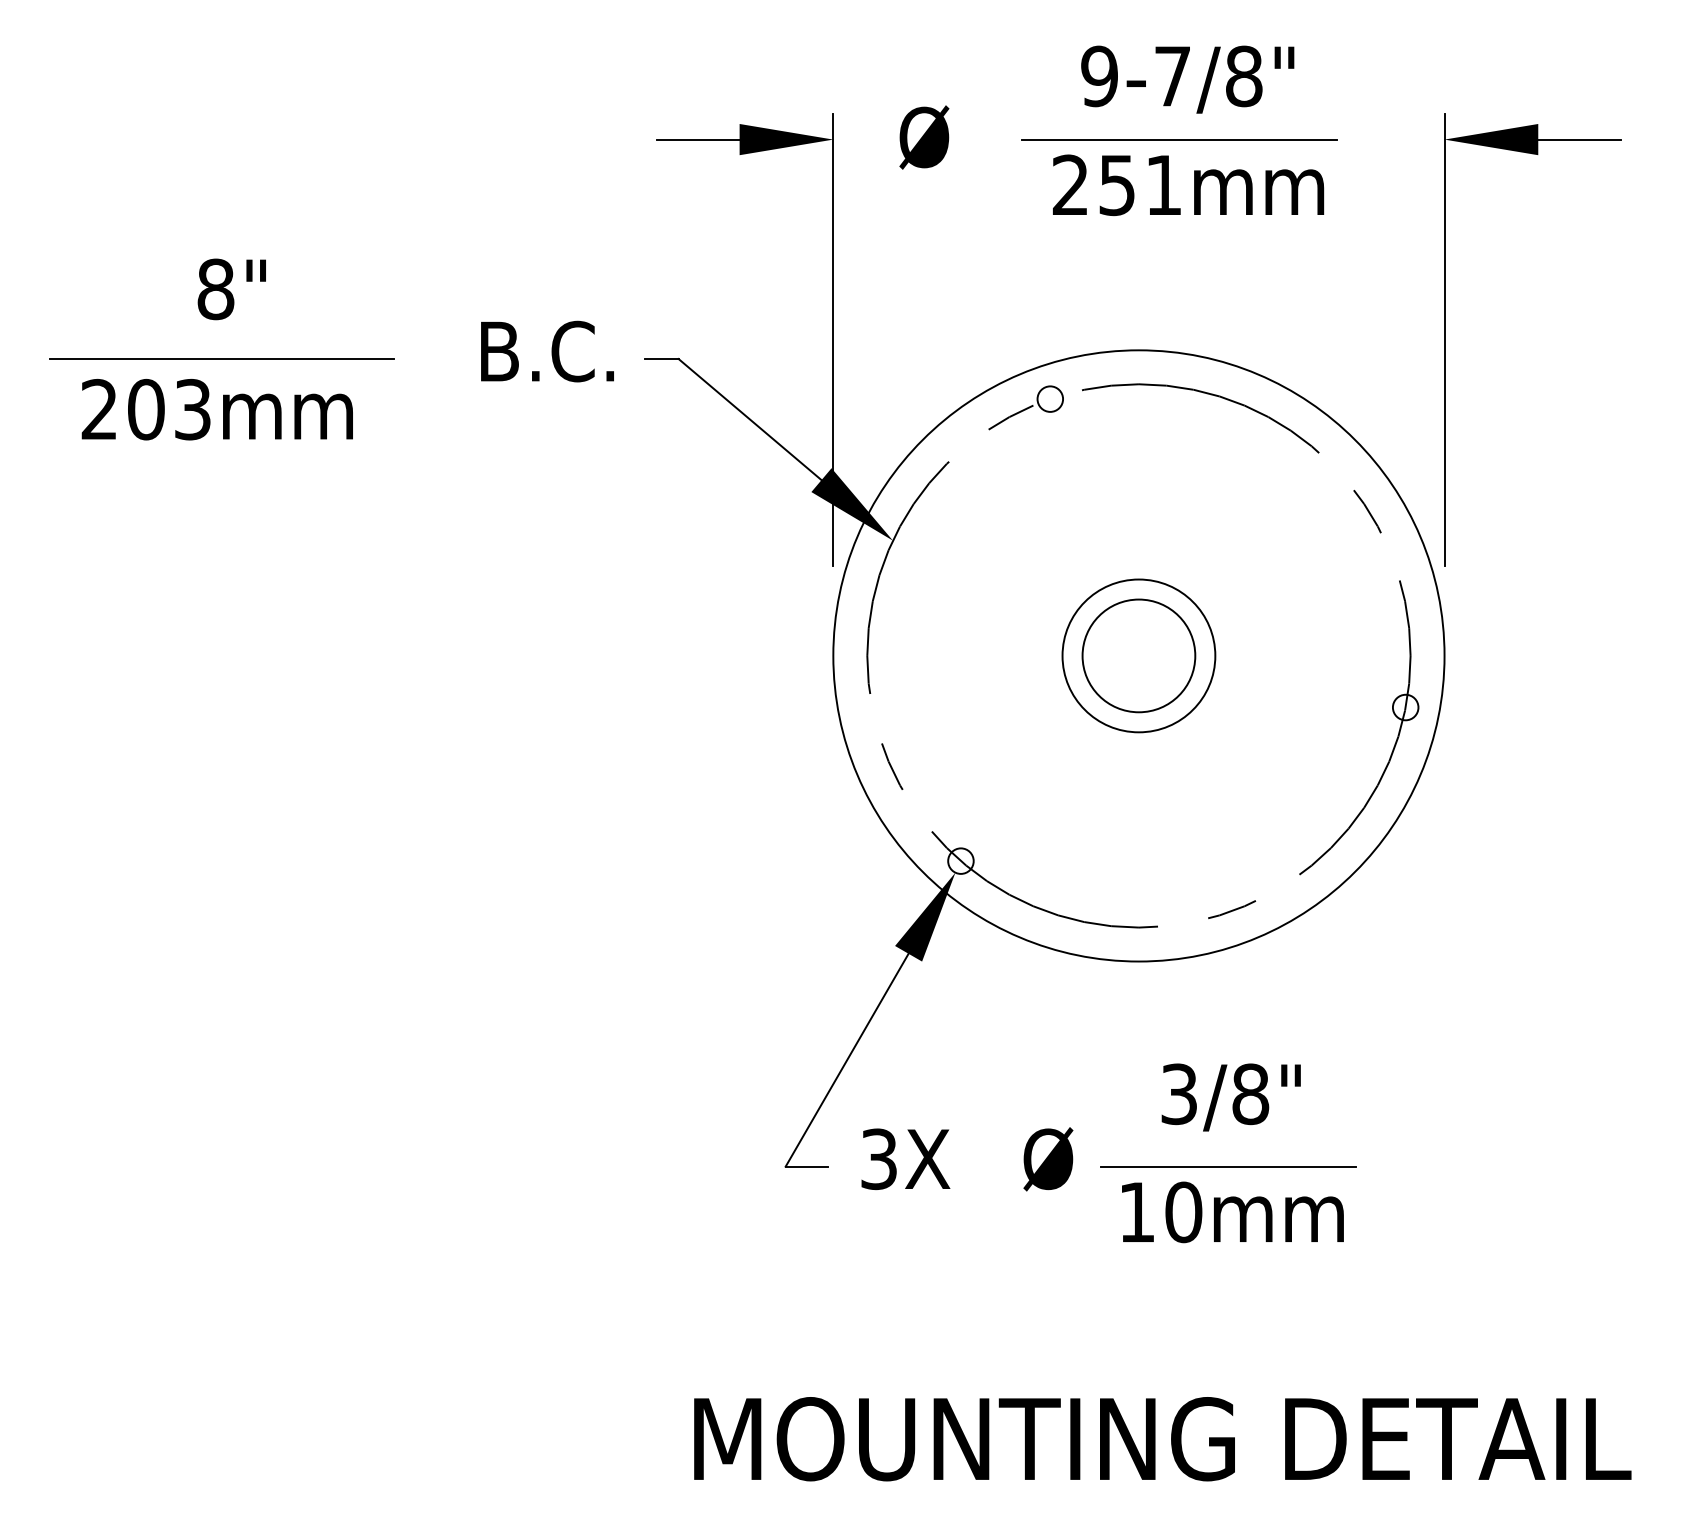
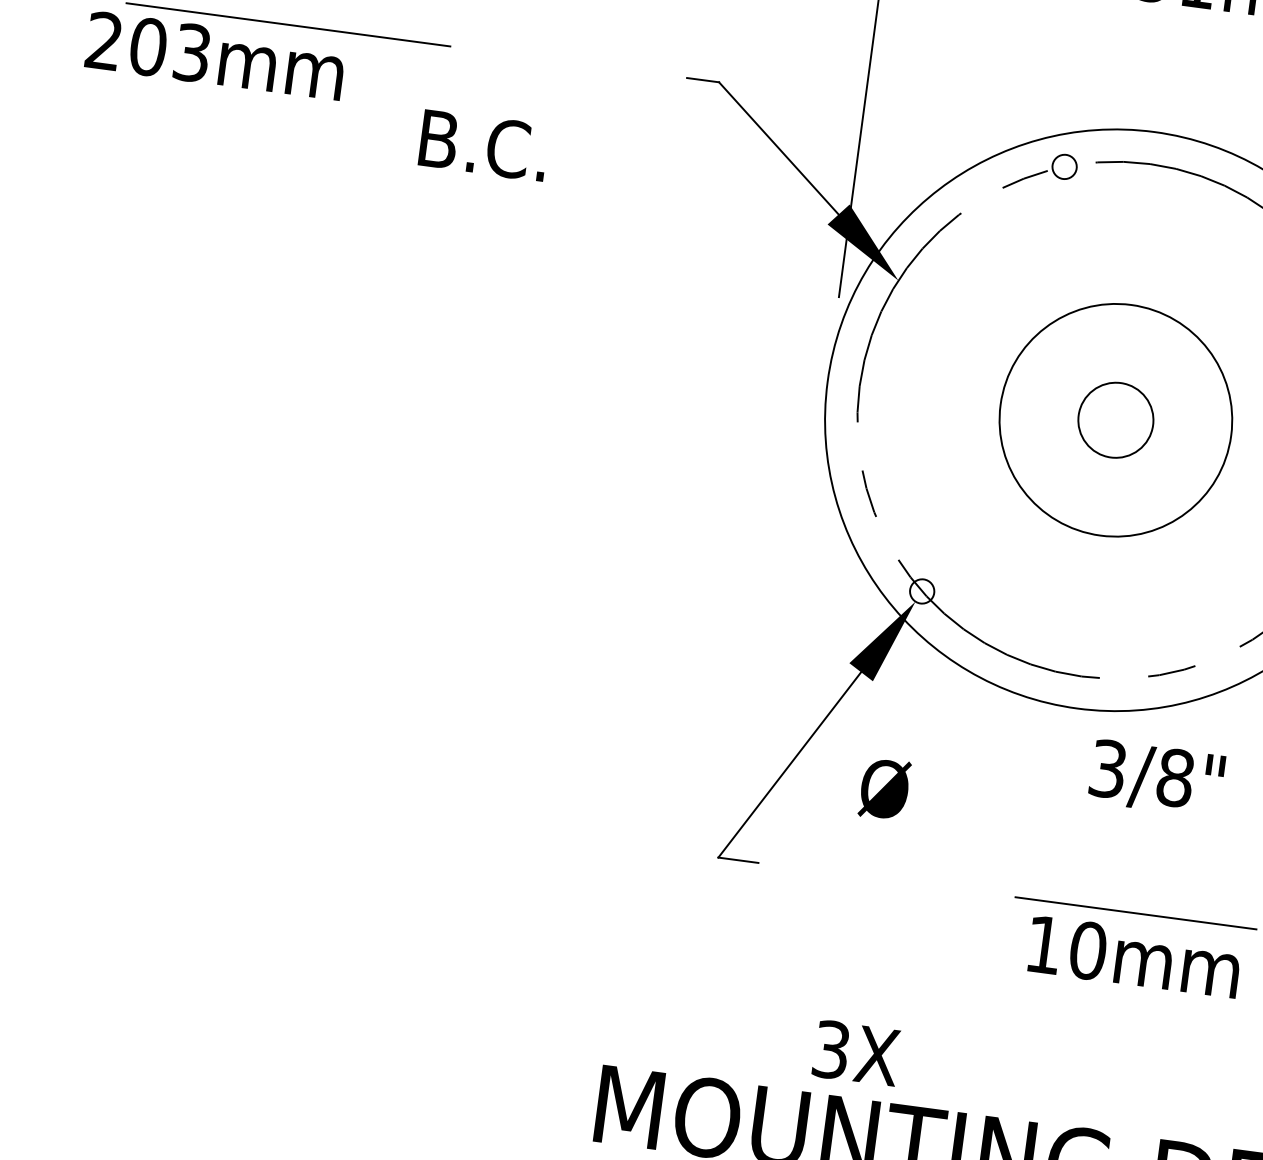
text: (547, 351) -> (483, 145), moved
text: (216, 409) -> (214, 55), moved
circle: (1138, 655) -> (1115, 419), size x0.7
circle: (1138, 655) -> (1115, 419), size x1.6
text: (1230, 1097) -> (1156, 778), moved
text: (905, 1158) -> (856, 1052), moved
text: (1048, 1159) -> (884, 789), moved

